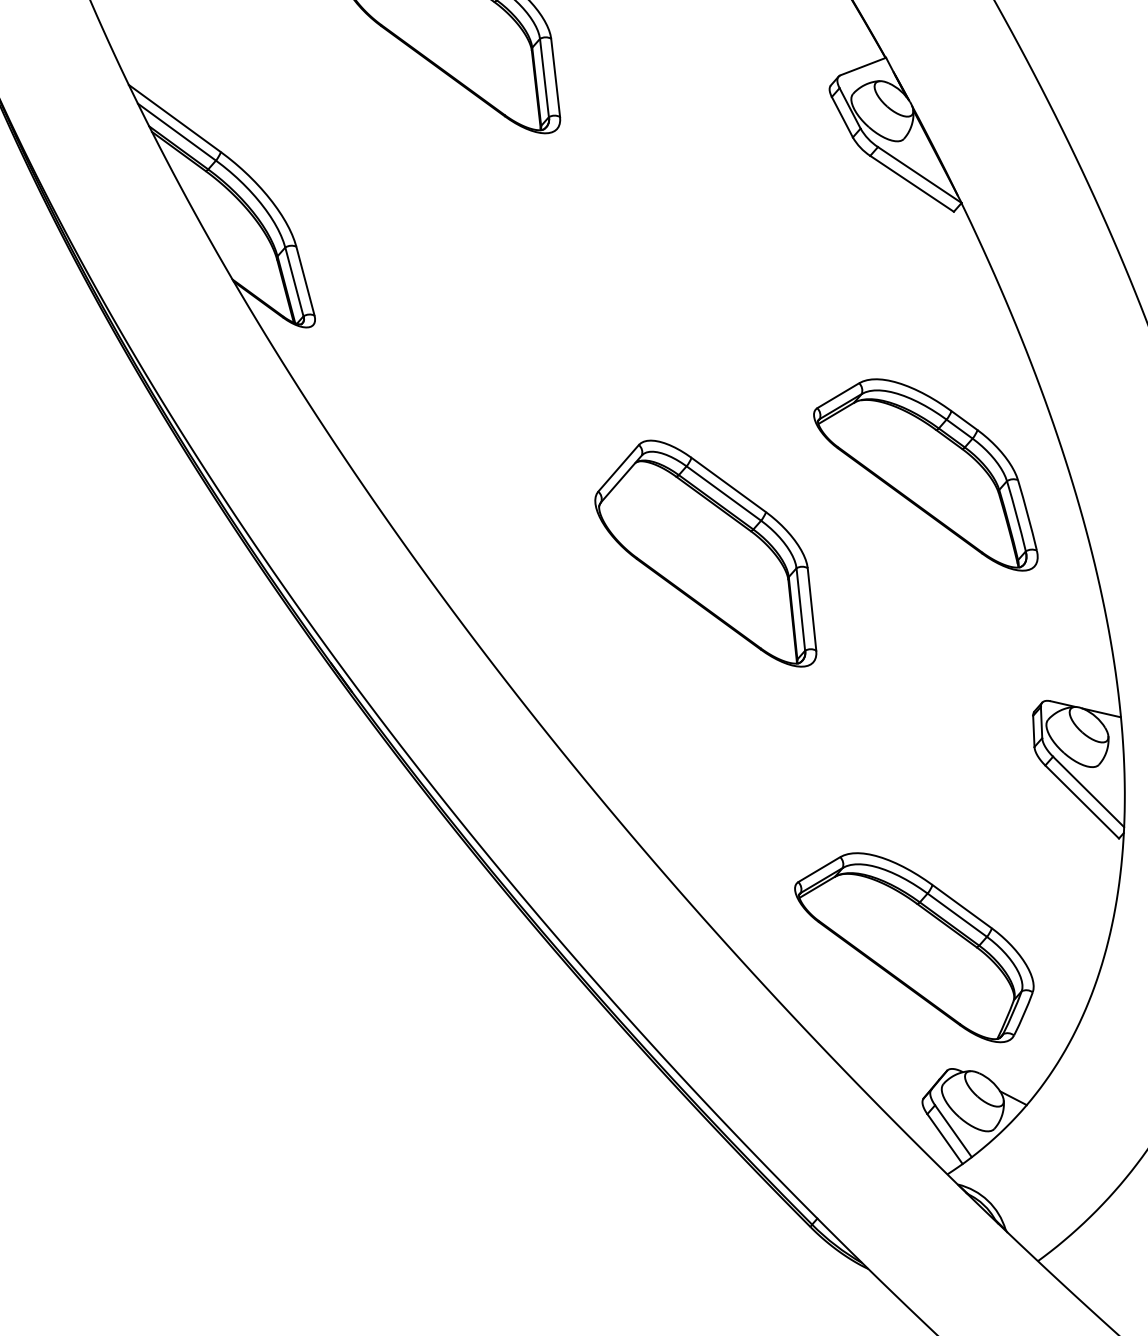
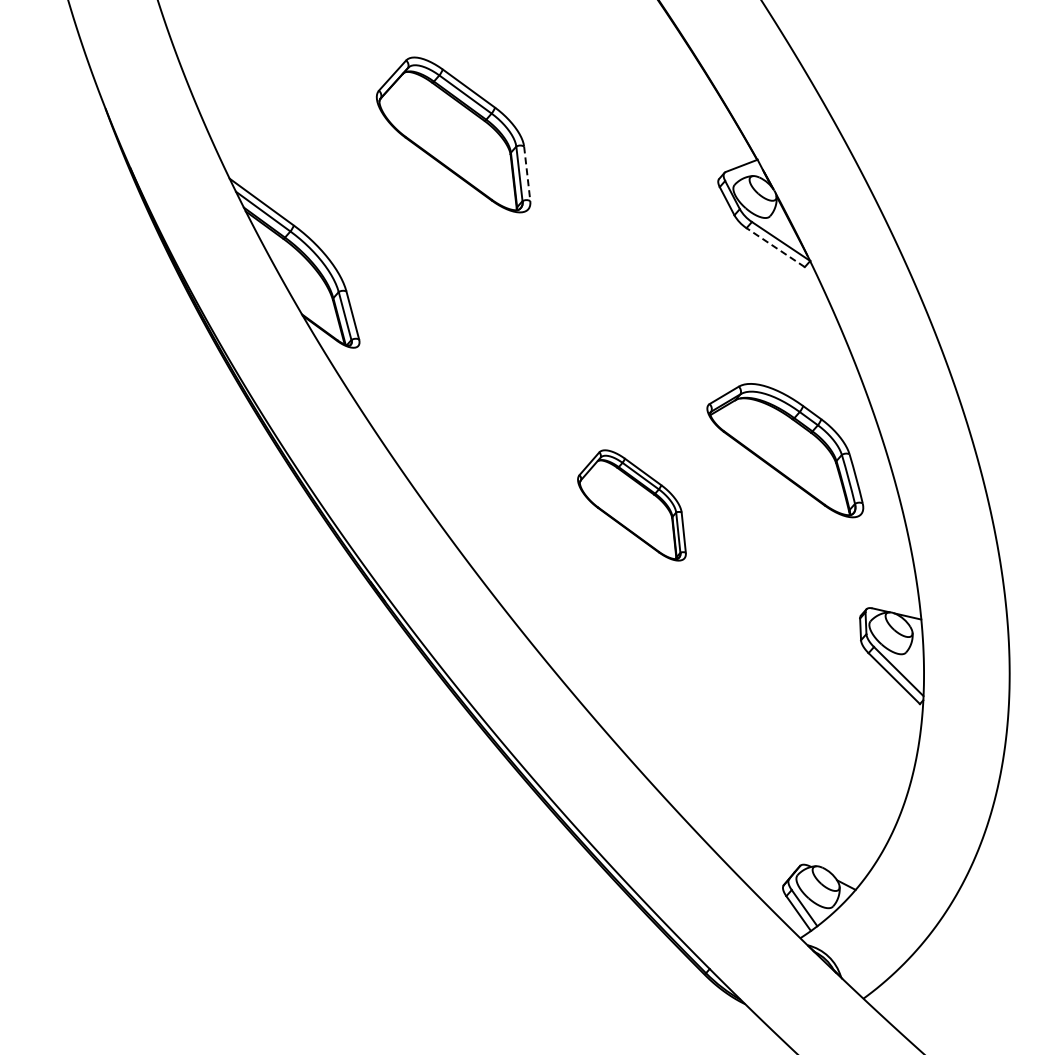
line: (556, 78) -> (527, 174), solid -> dashed
line: (911, 183) -> (775, 247), solid -> dashed
part: (705, 553) -> (631, 505), size x0.7
part: (914, 946) -> (777, 779), removed

